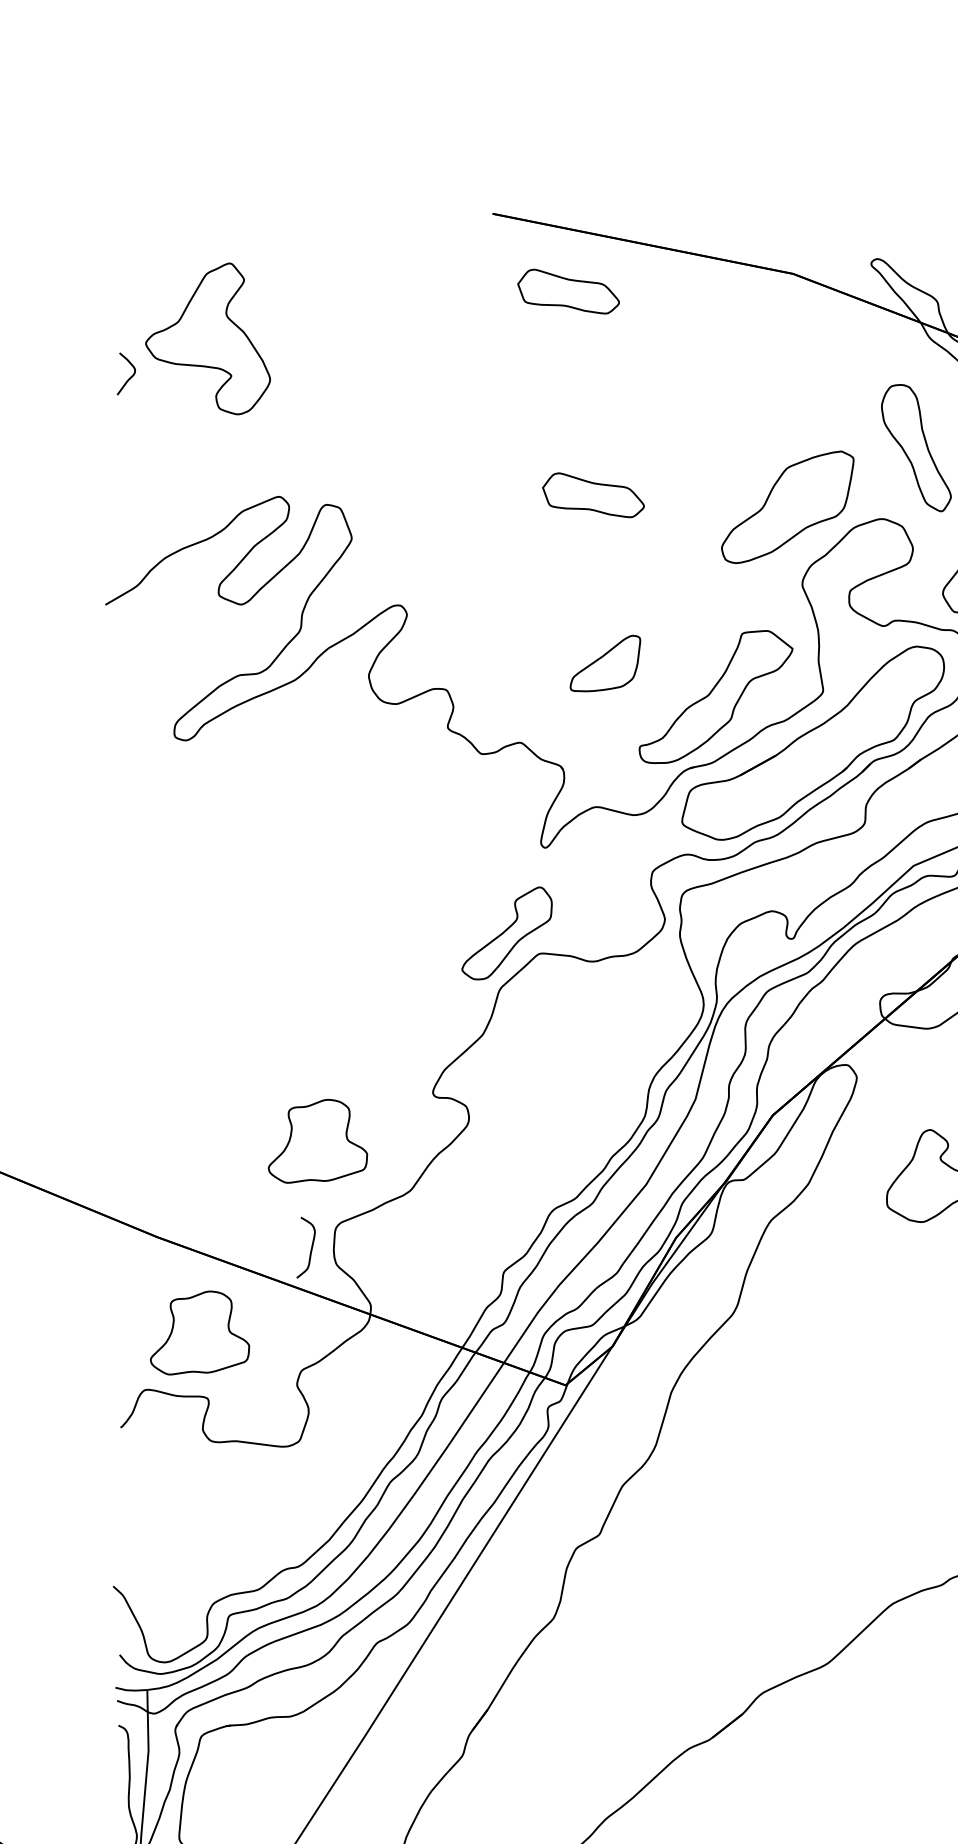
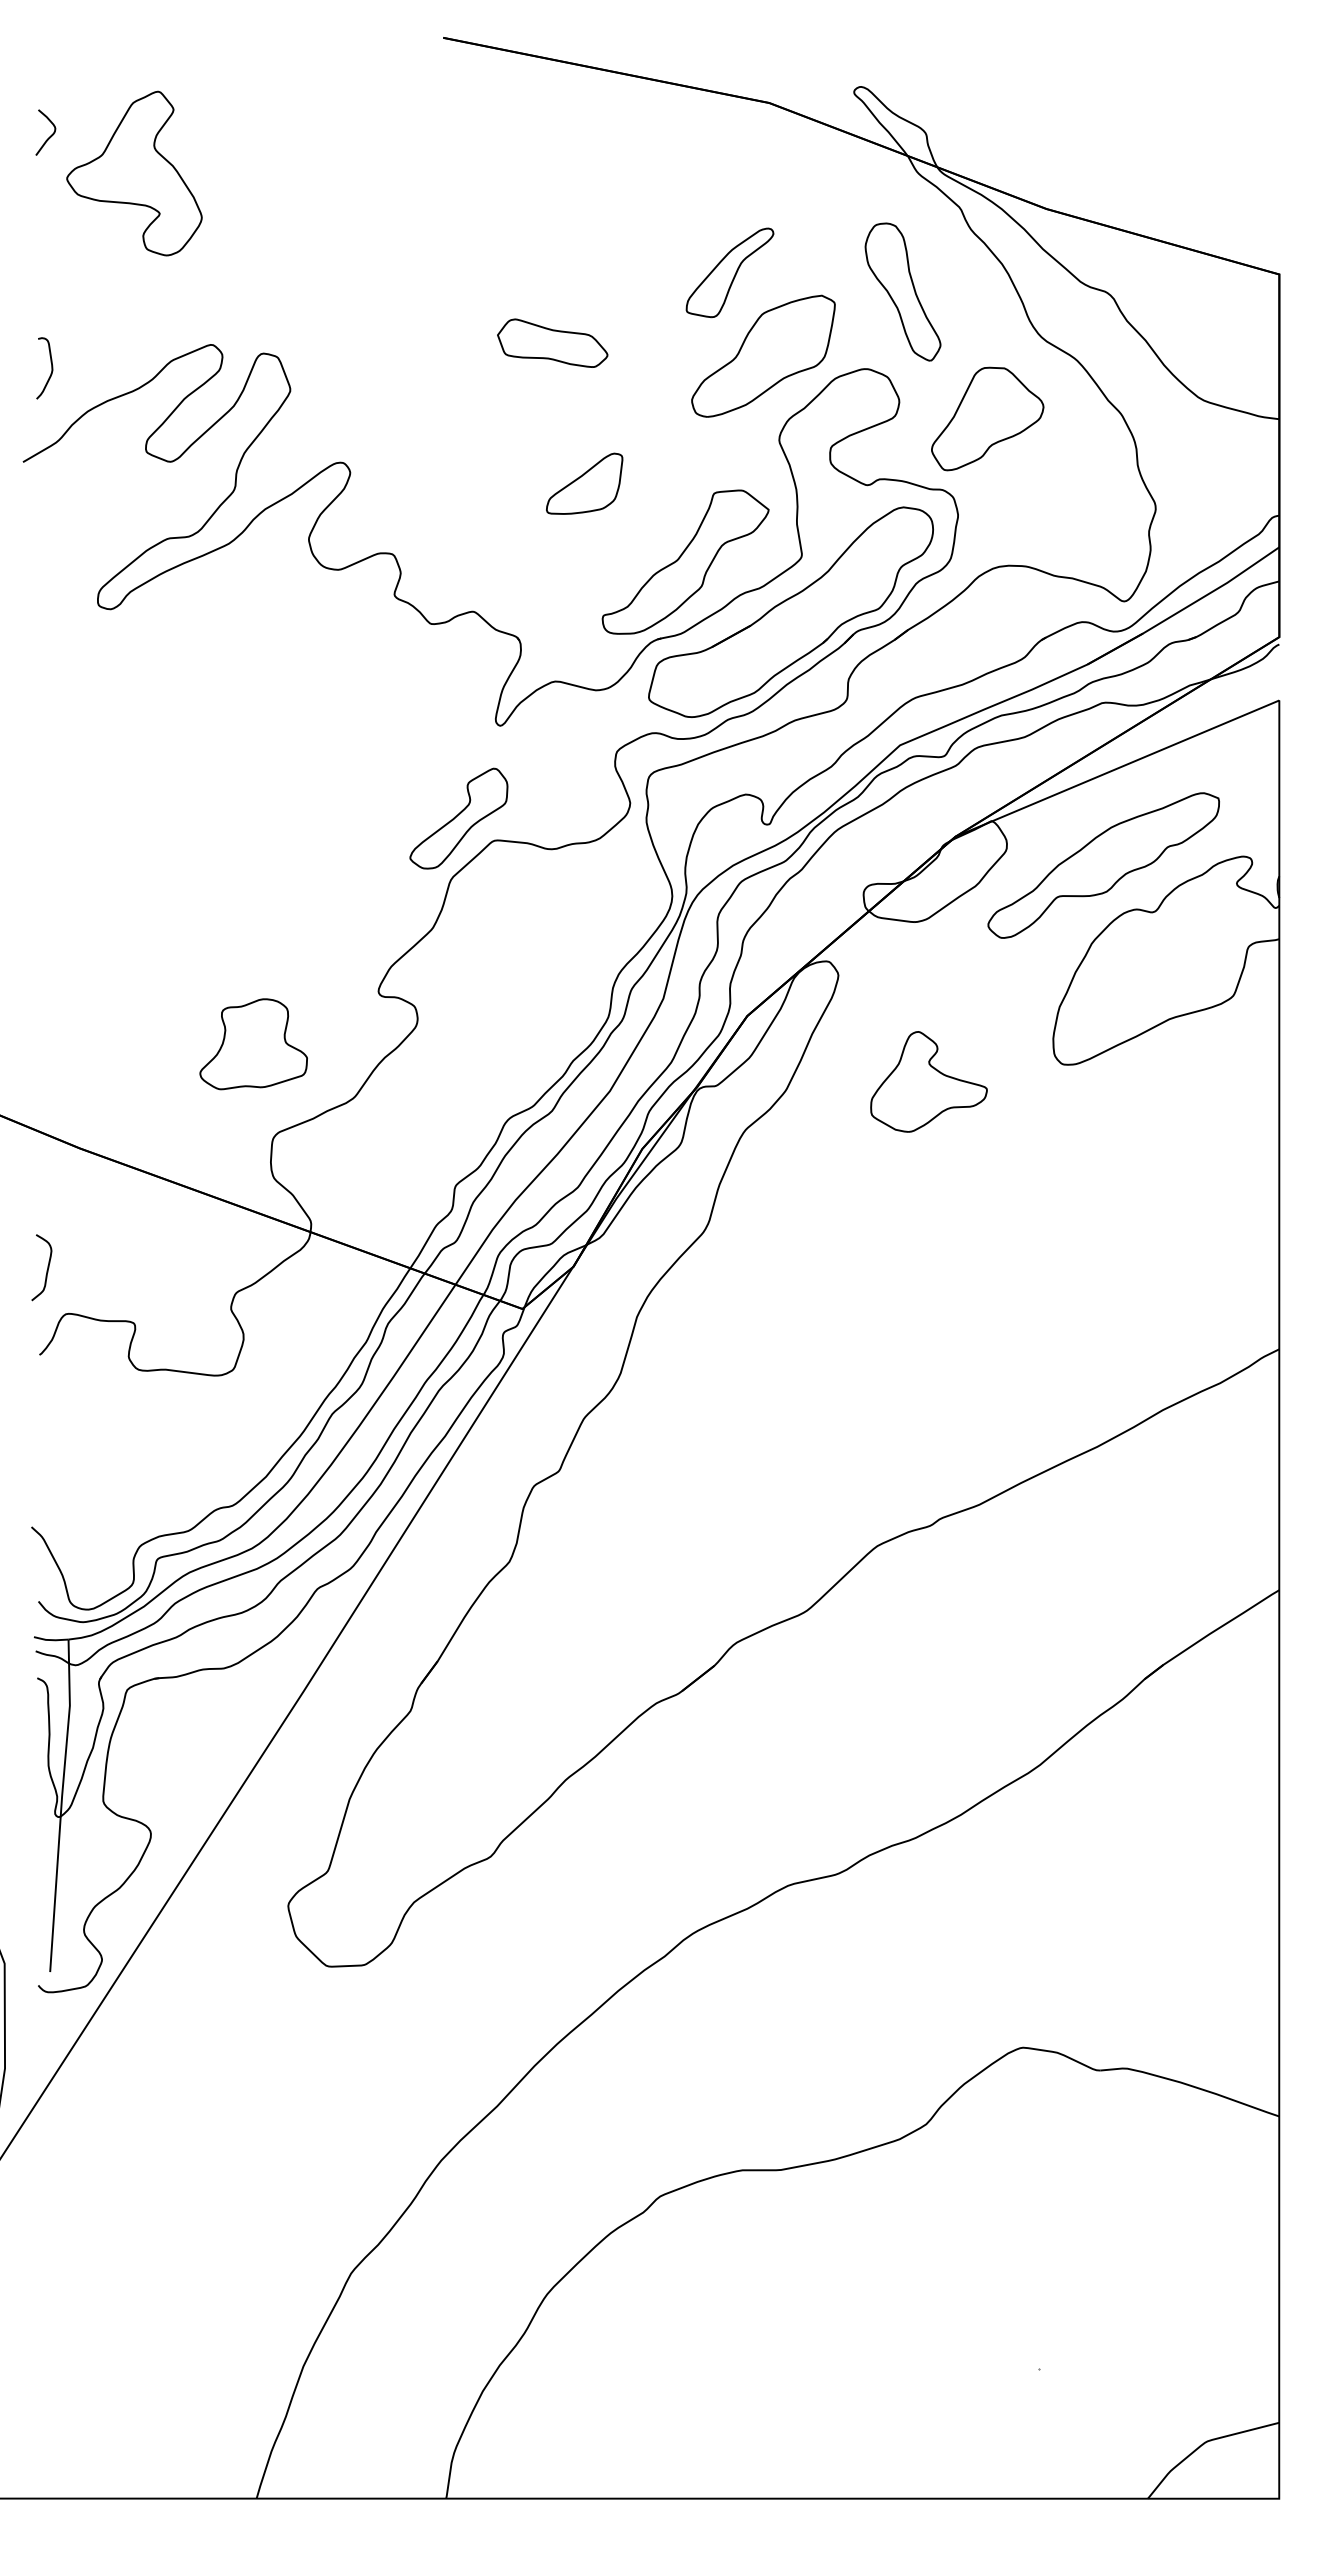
part: (568, 290) -> (525, 121), removed
curve: (129, 377) -> (49, 136), moved
part: (756, 430) -> (729, 272), added
curve: (131, 518) -> (51, 368), added
part: (605, 663) -> (584, 483), moved
curve: (310, 1250) -> (46, 1270), moved
part: (199, 1333) -> (125, 1252), removed

